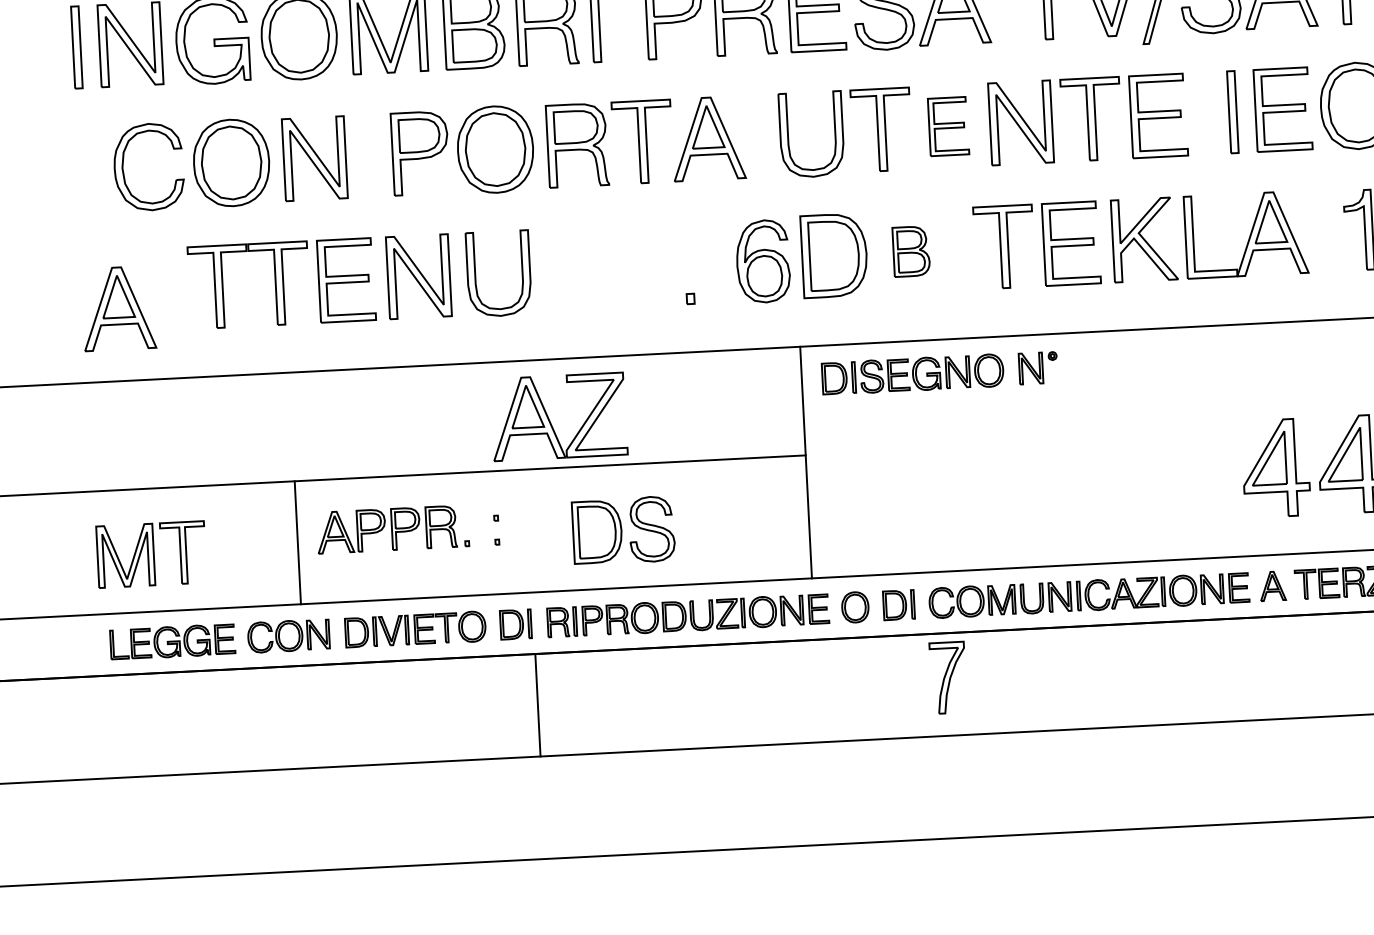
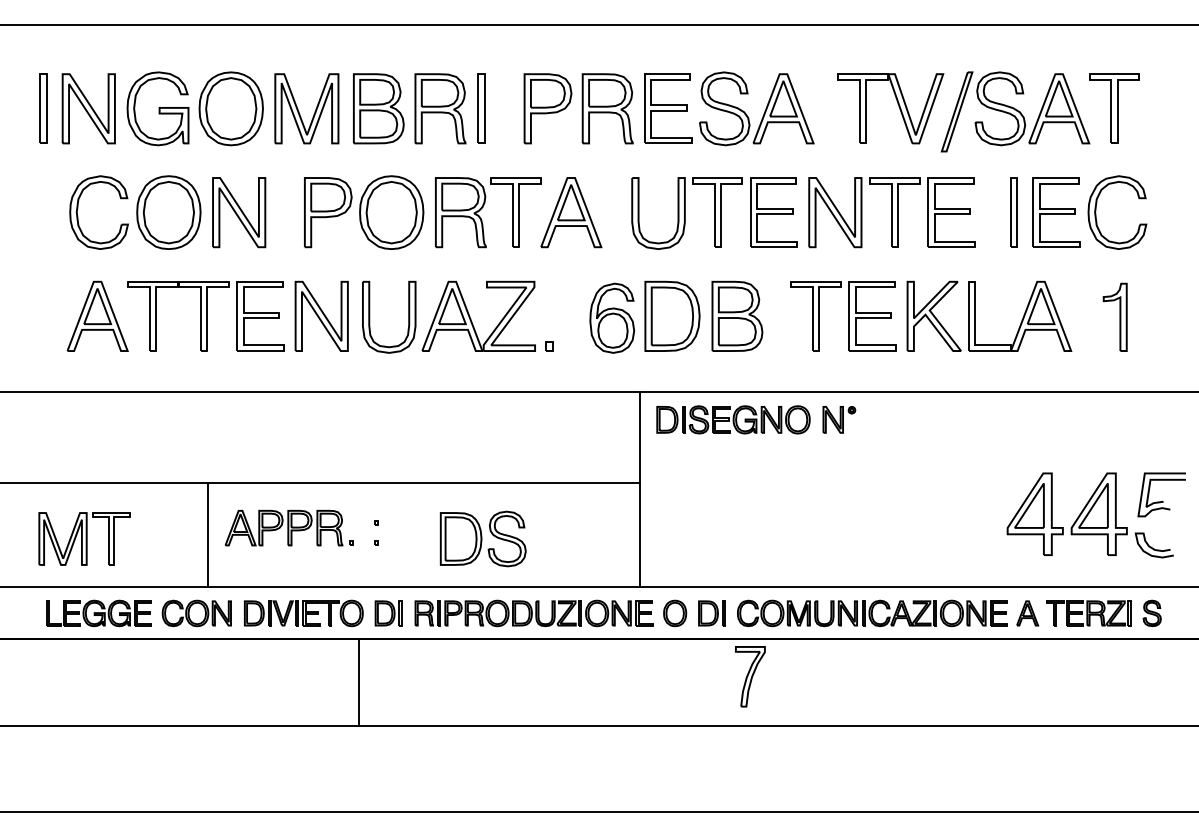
part: (947, 126) -> (773, 212), size x1.43
part: (911, 250) -> (737, 315), size x1.67
part: (118, 307) -> (97, 315), moved
part: (550, 419) -> (471, 318), moved
line: (537, 705) -> (358, 682), moved

